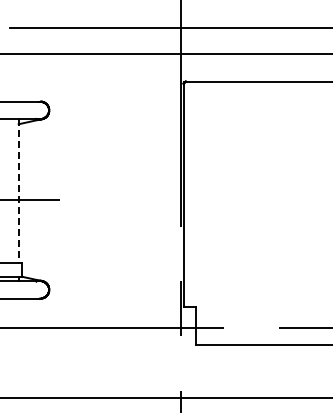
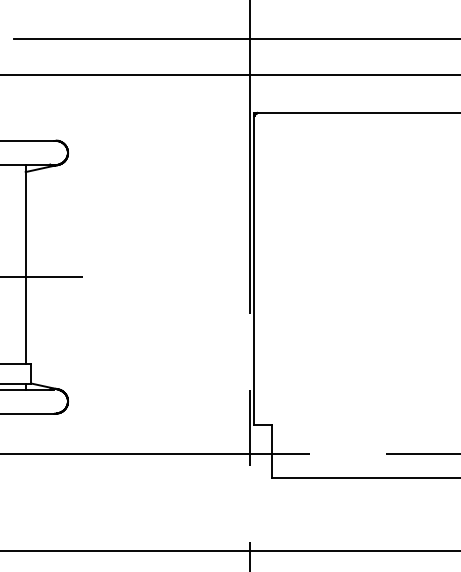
line: (18, 190) -> (25, 263), dashed -> solid

